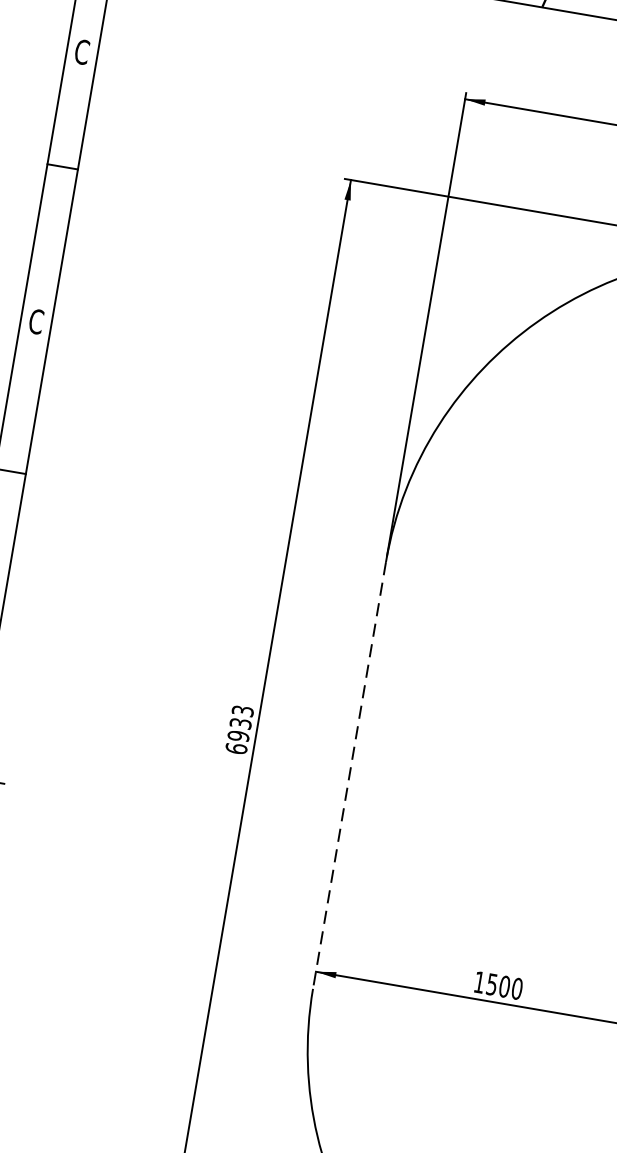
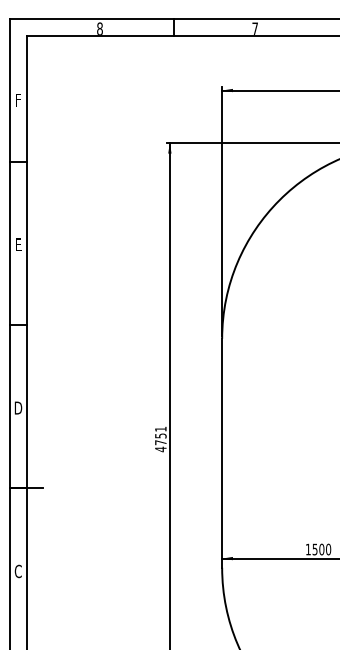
text: (80, 50) -> (17, 99), C -> F
text: (36, 321) -> (18, 244), C -> E
text: (238, 730) -> (160, 439), 6933 -> 4751
line: (350, 775) -> (222, 453), dashed -> solid

